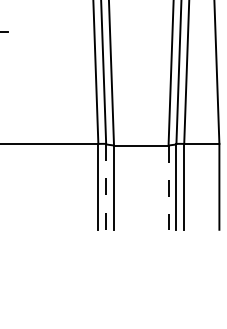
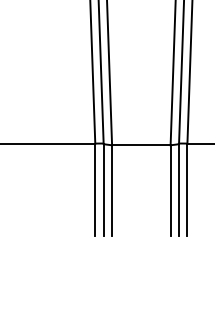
line: (106, 186) -> (104, 189), dashed -> solid
line: (168, 188) -> (170, 191), dashed -> solid

